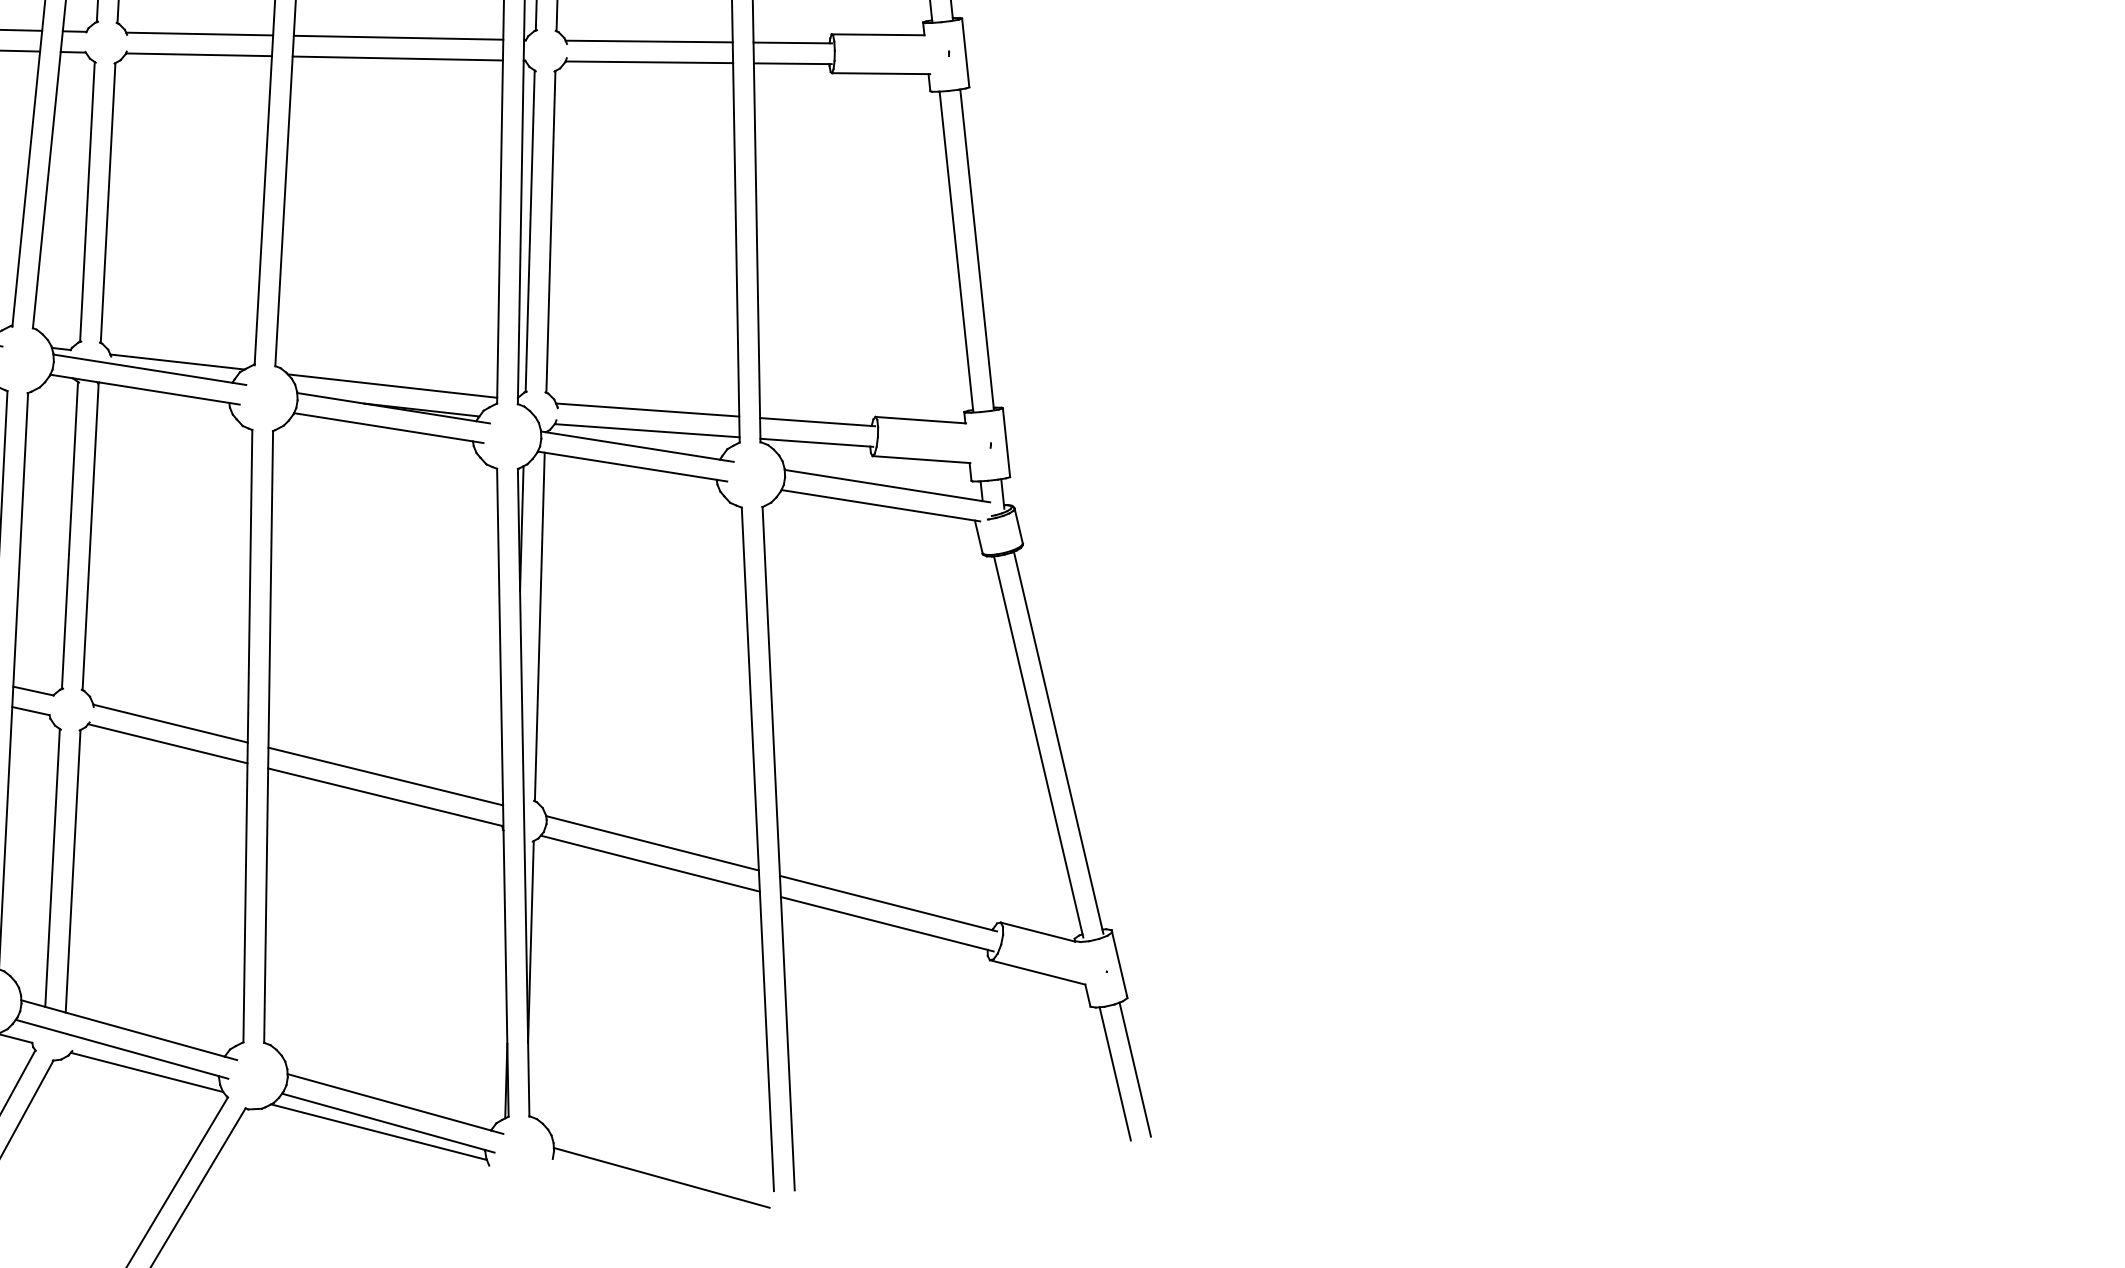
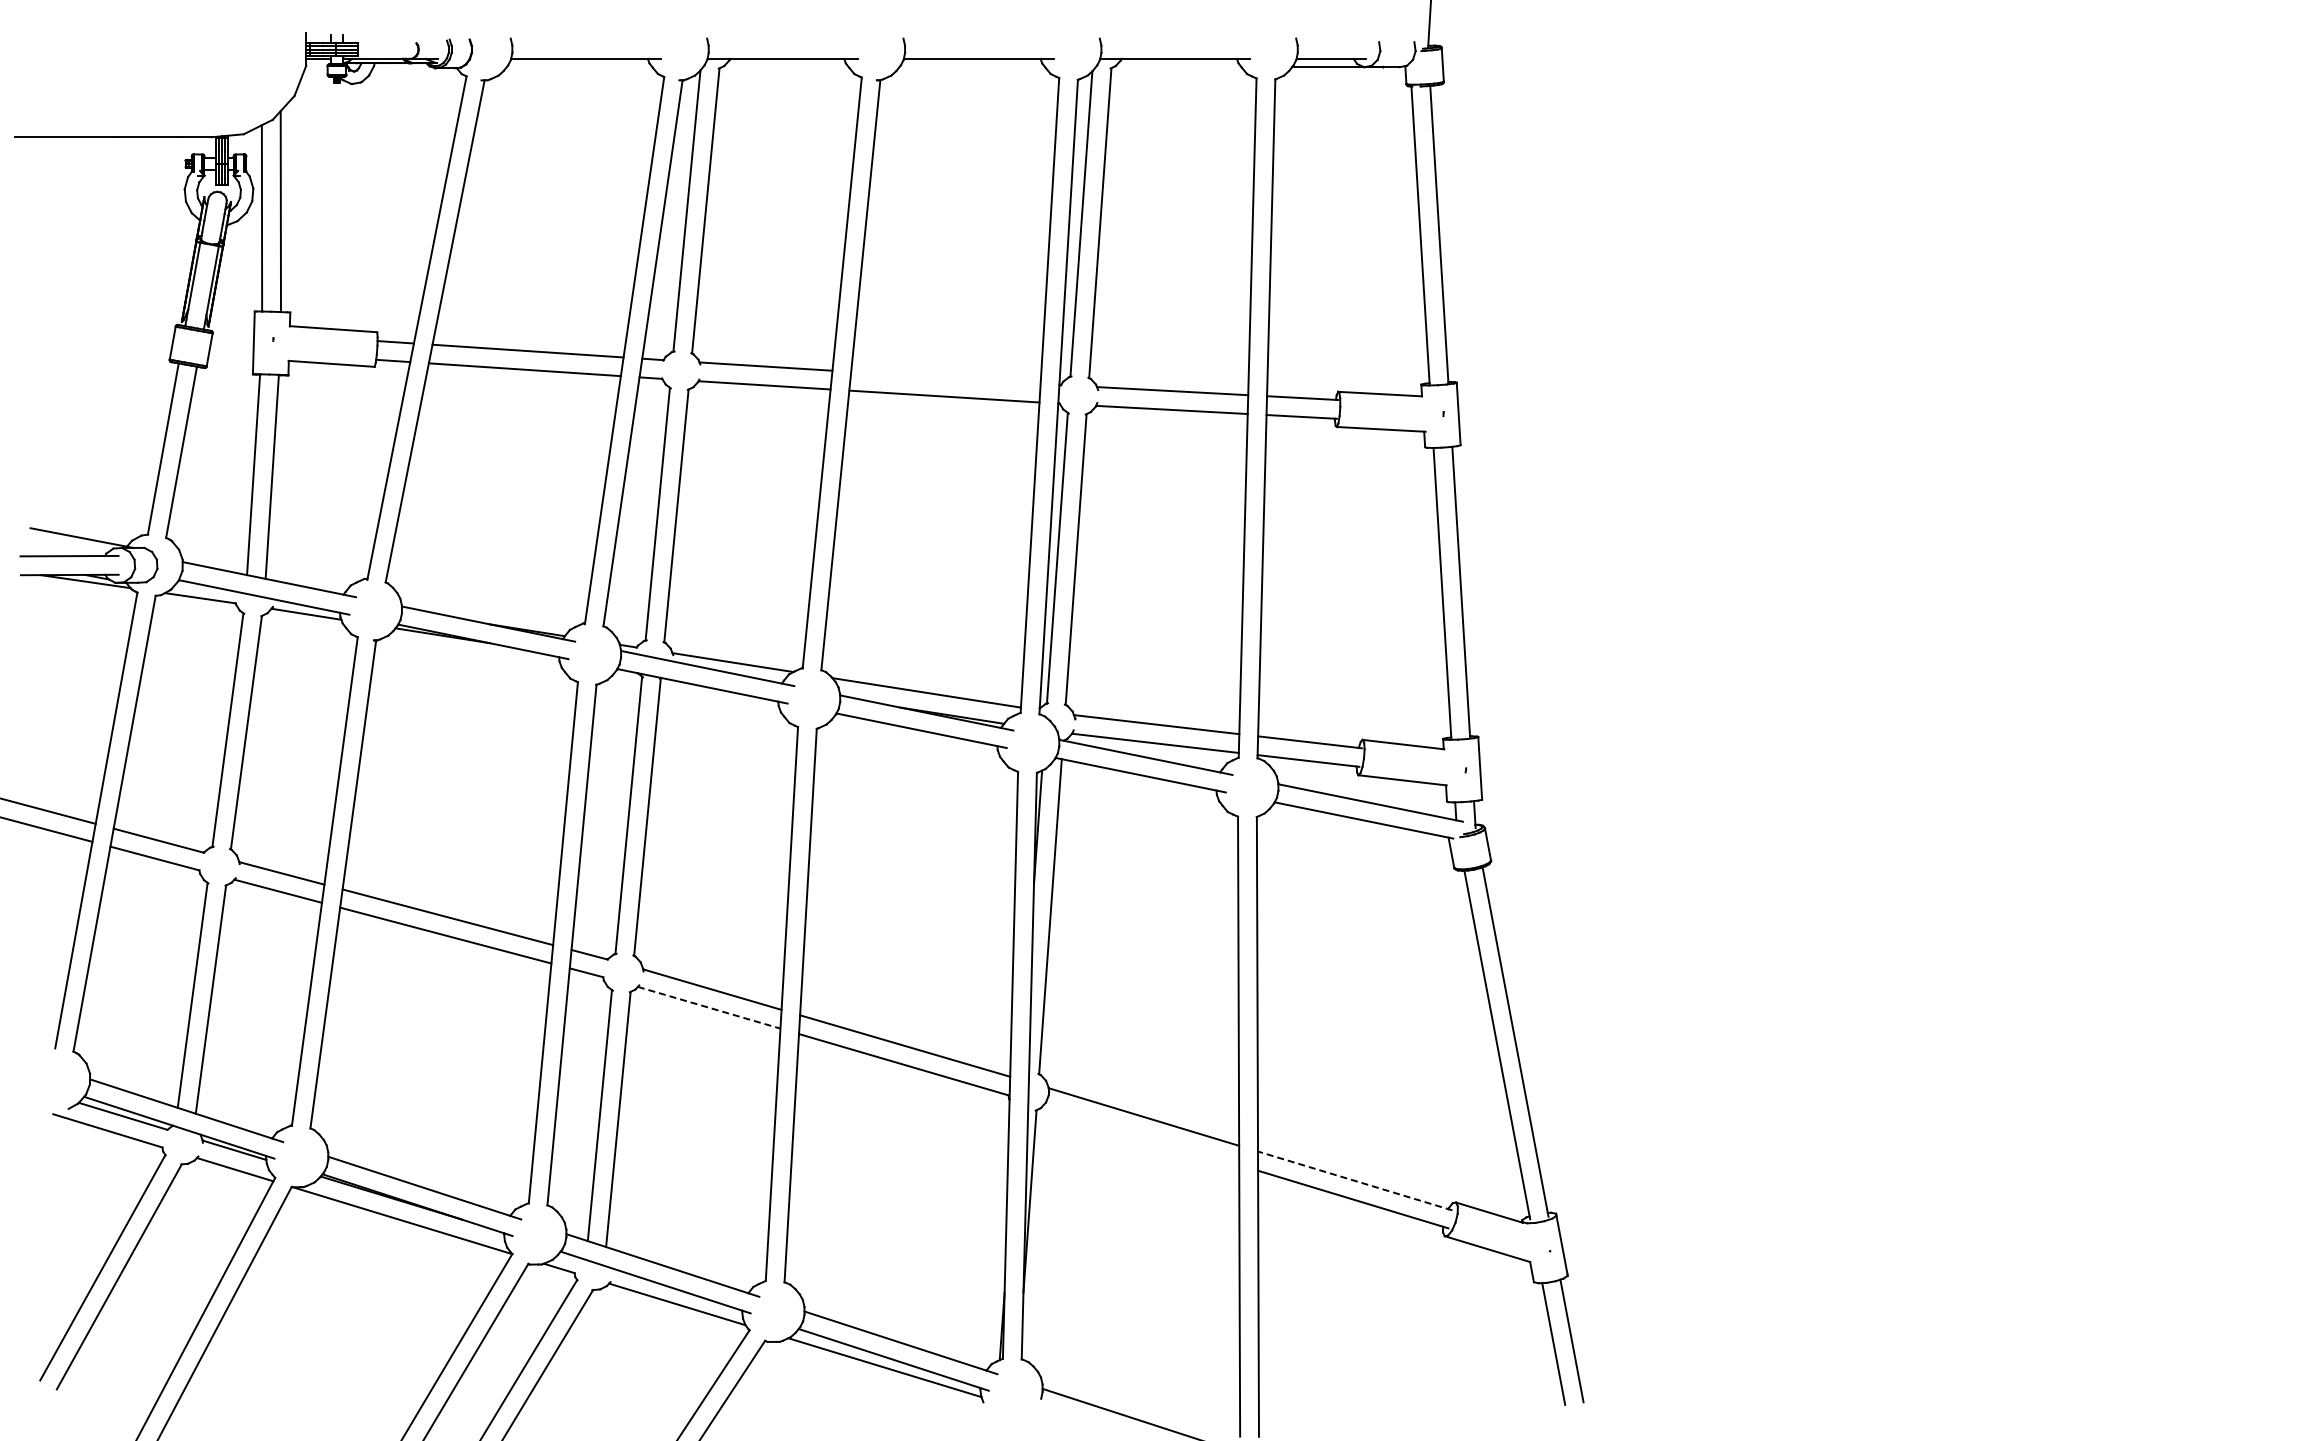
line: (398, 37) -> (945, 377), removed
line: (168, 743) -> (709, 1007), solid -> dashed
line: (650, 863) -> (1141, 1135), removed
line: (888, 903) -> (1355, 1180), solid -> dashed

